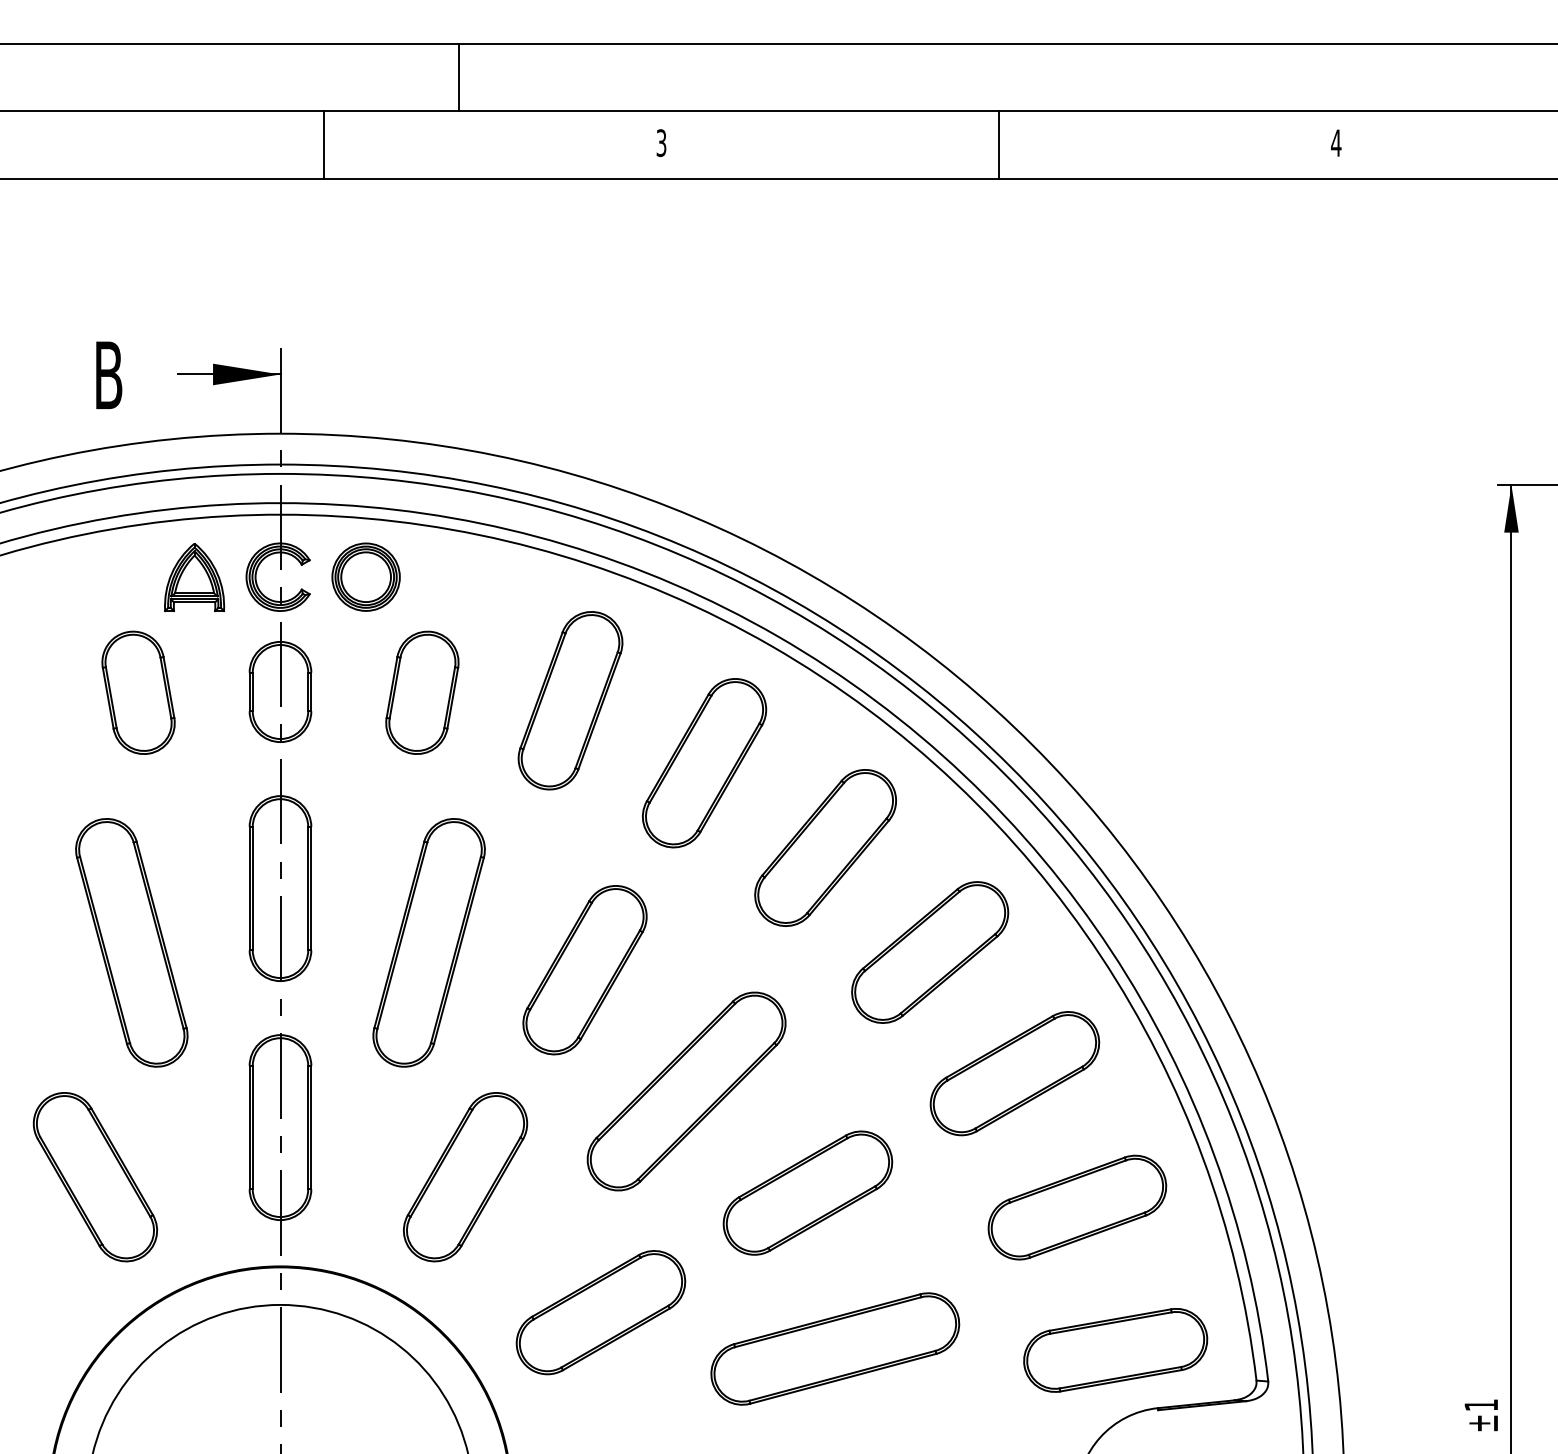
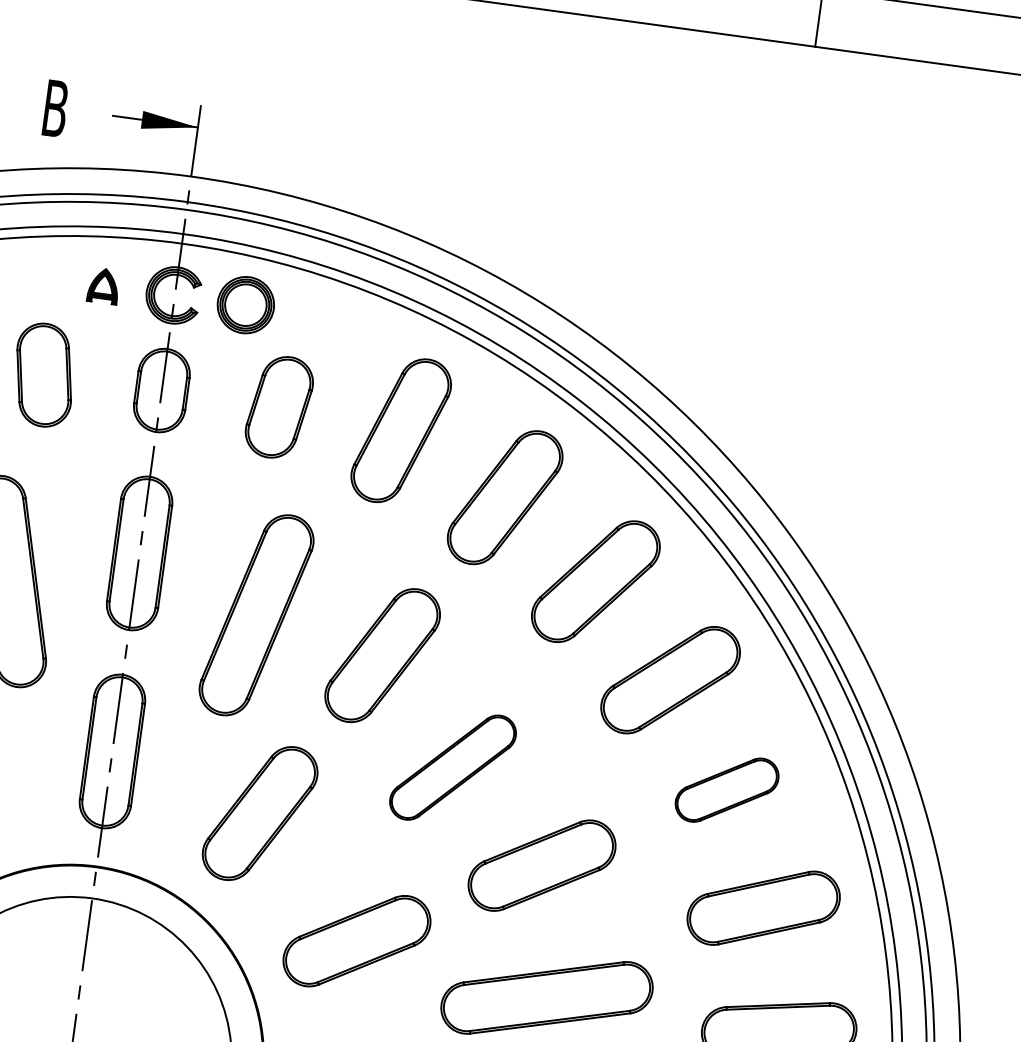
part: (194, 577) -> (103, 285), size x0.6
part: (1014, 1073) -> (726, 789), size x0.7
part: (686, 1091) -> (452, 767), size x0.7

